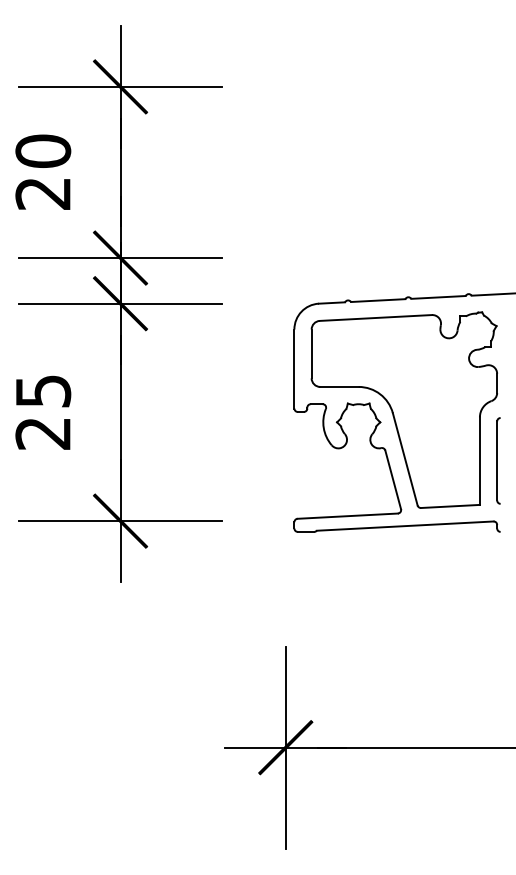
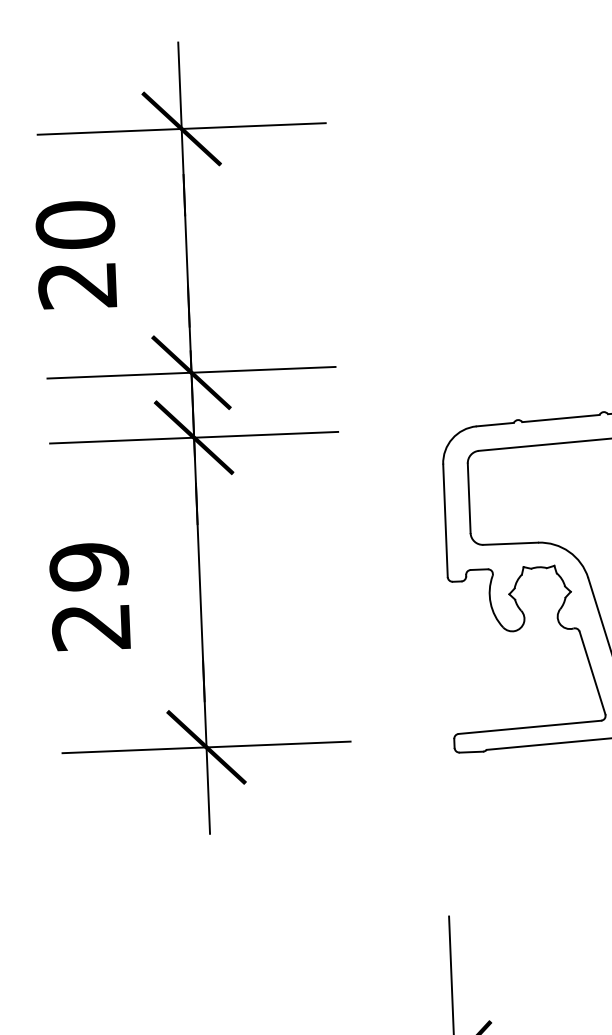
text: (43, 391) -> (89, 567), 25 -> 29

